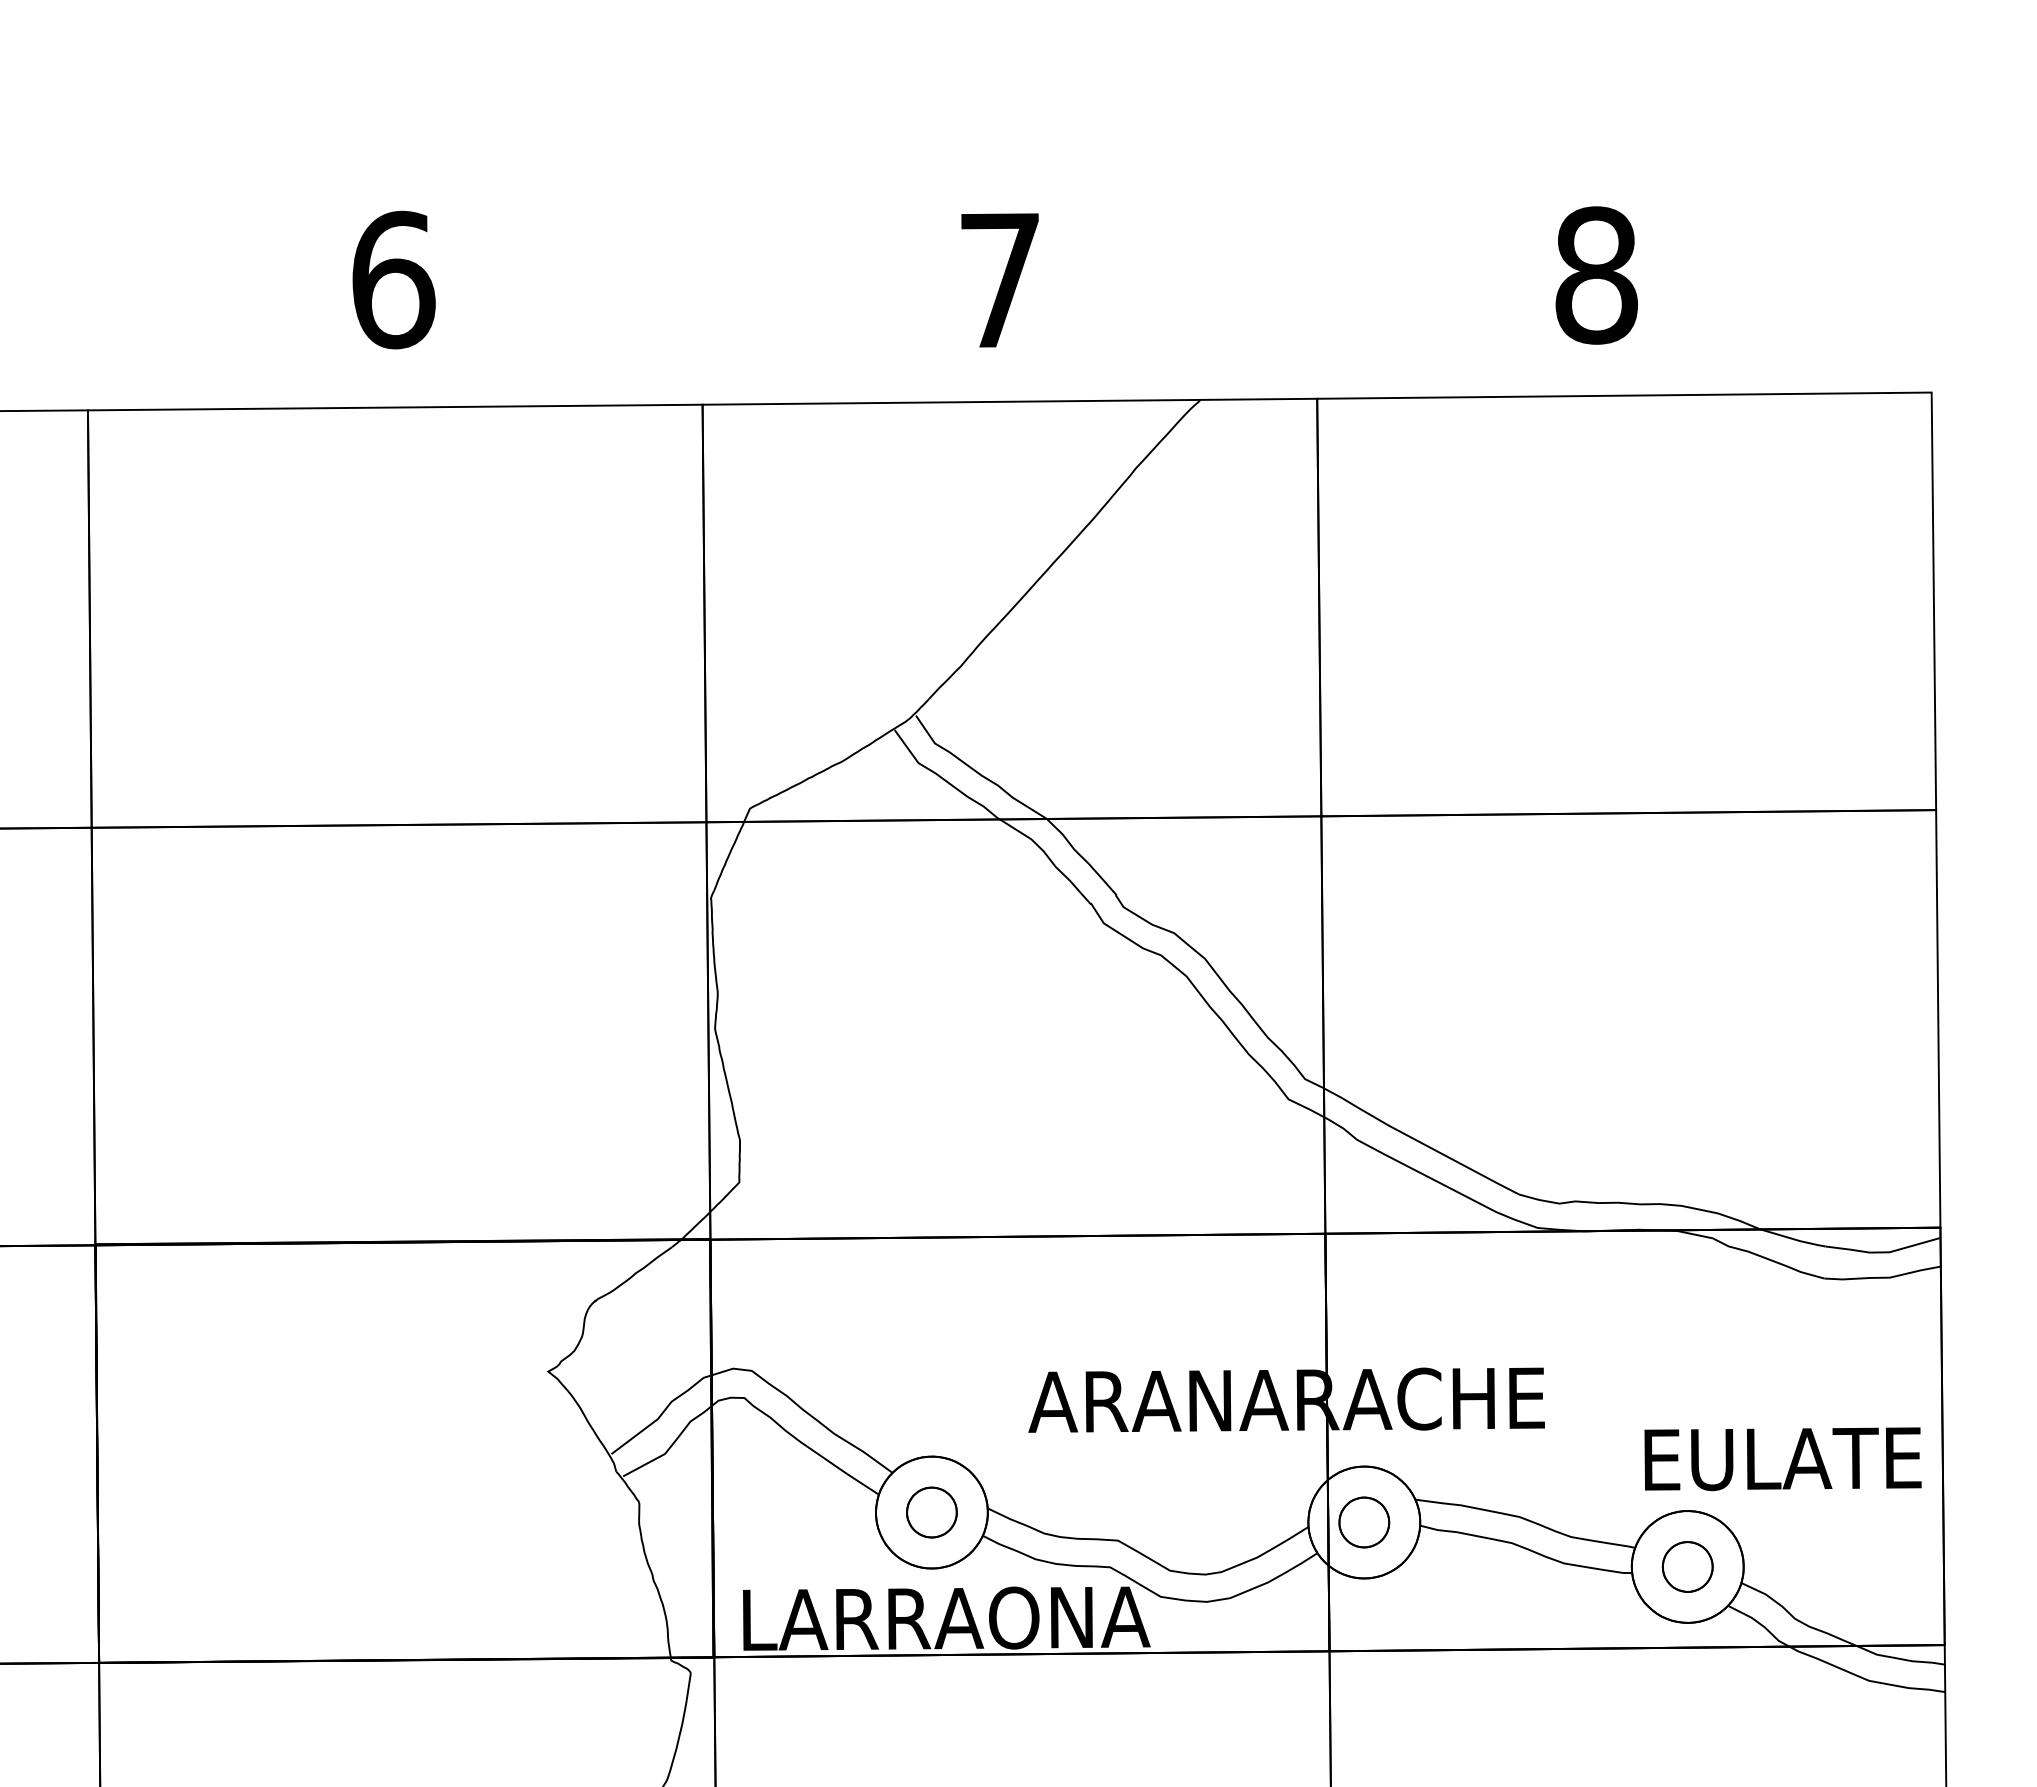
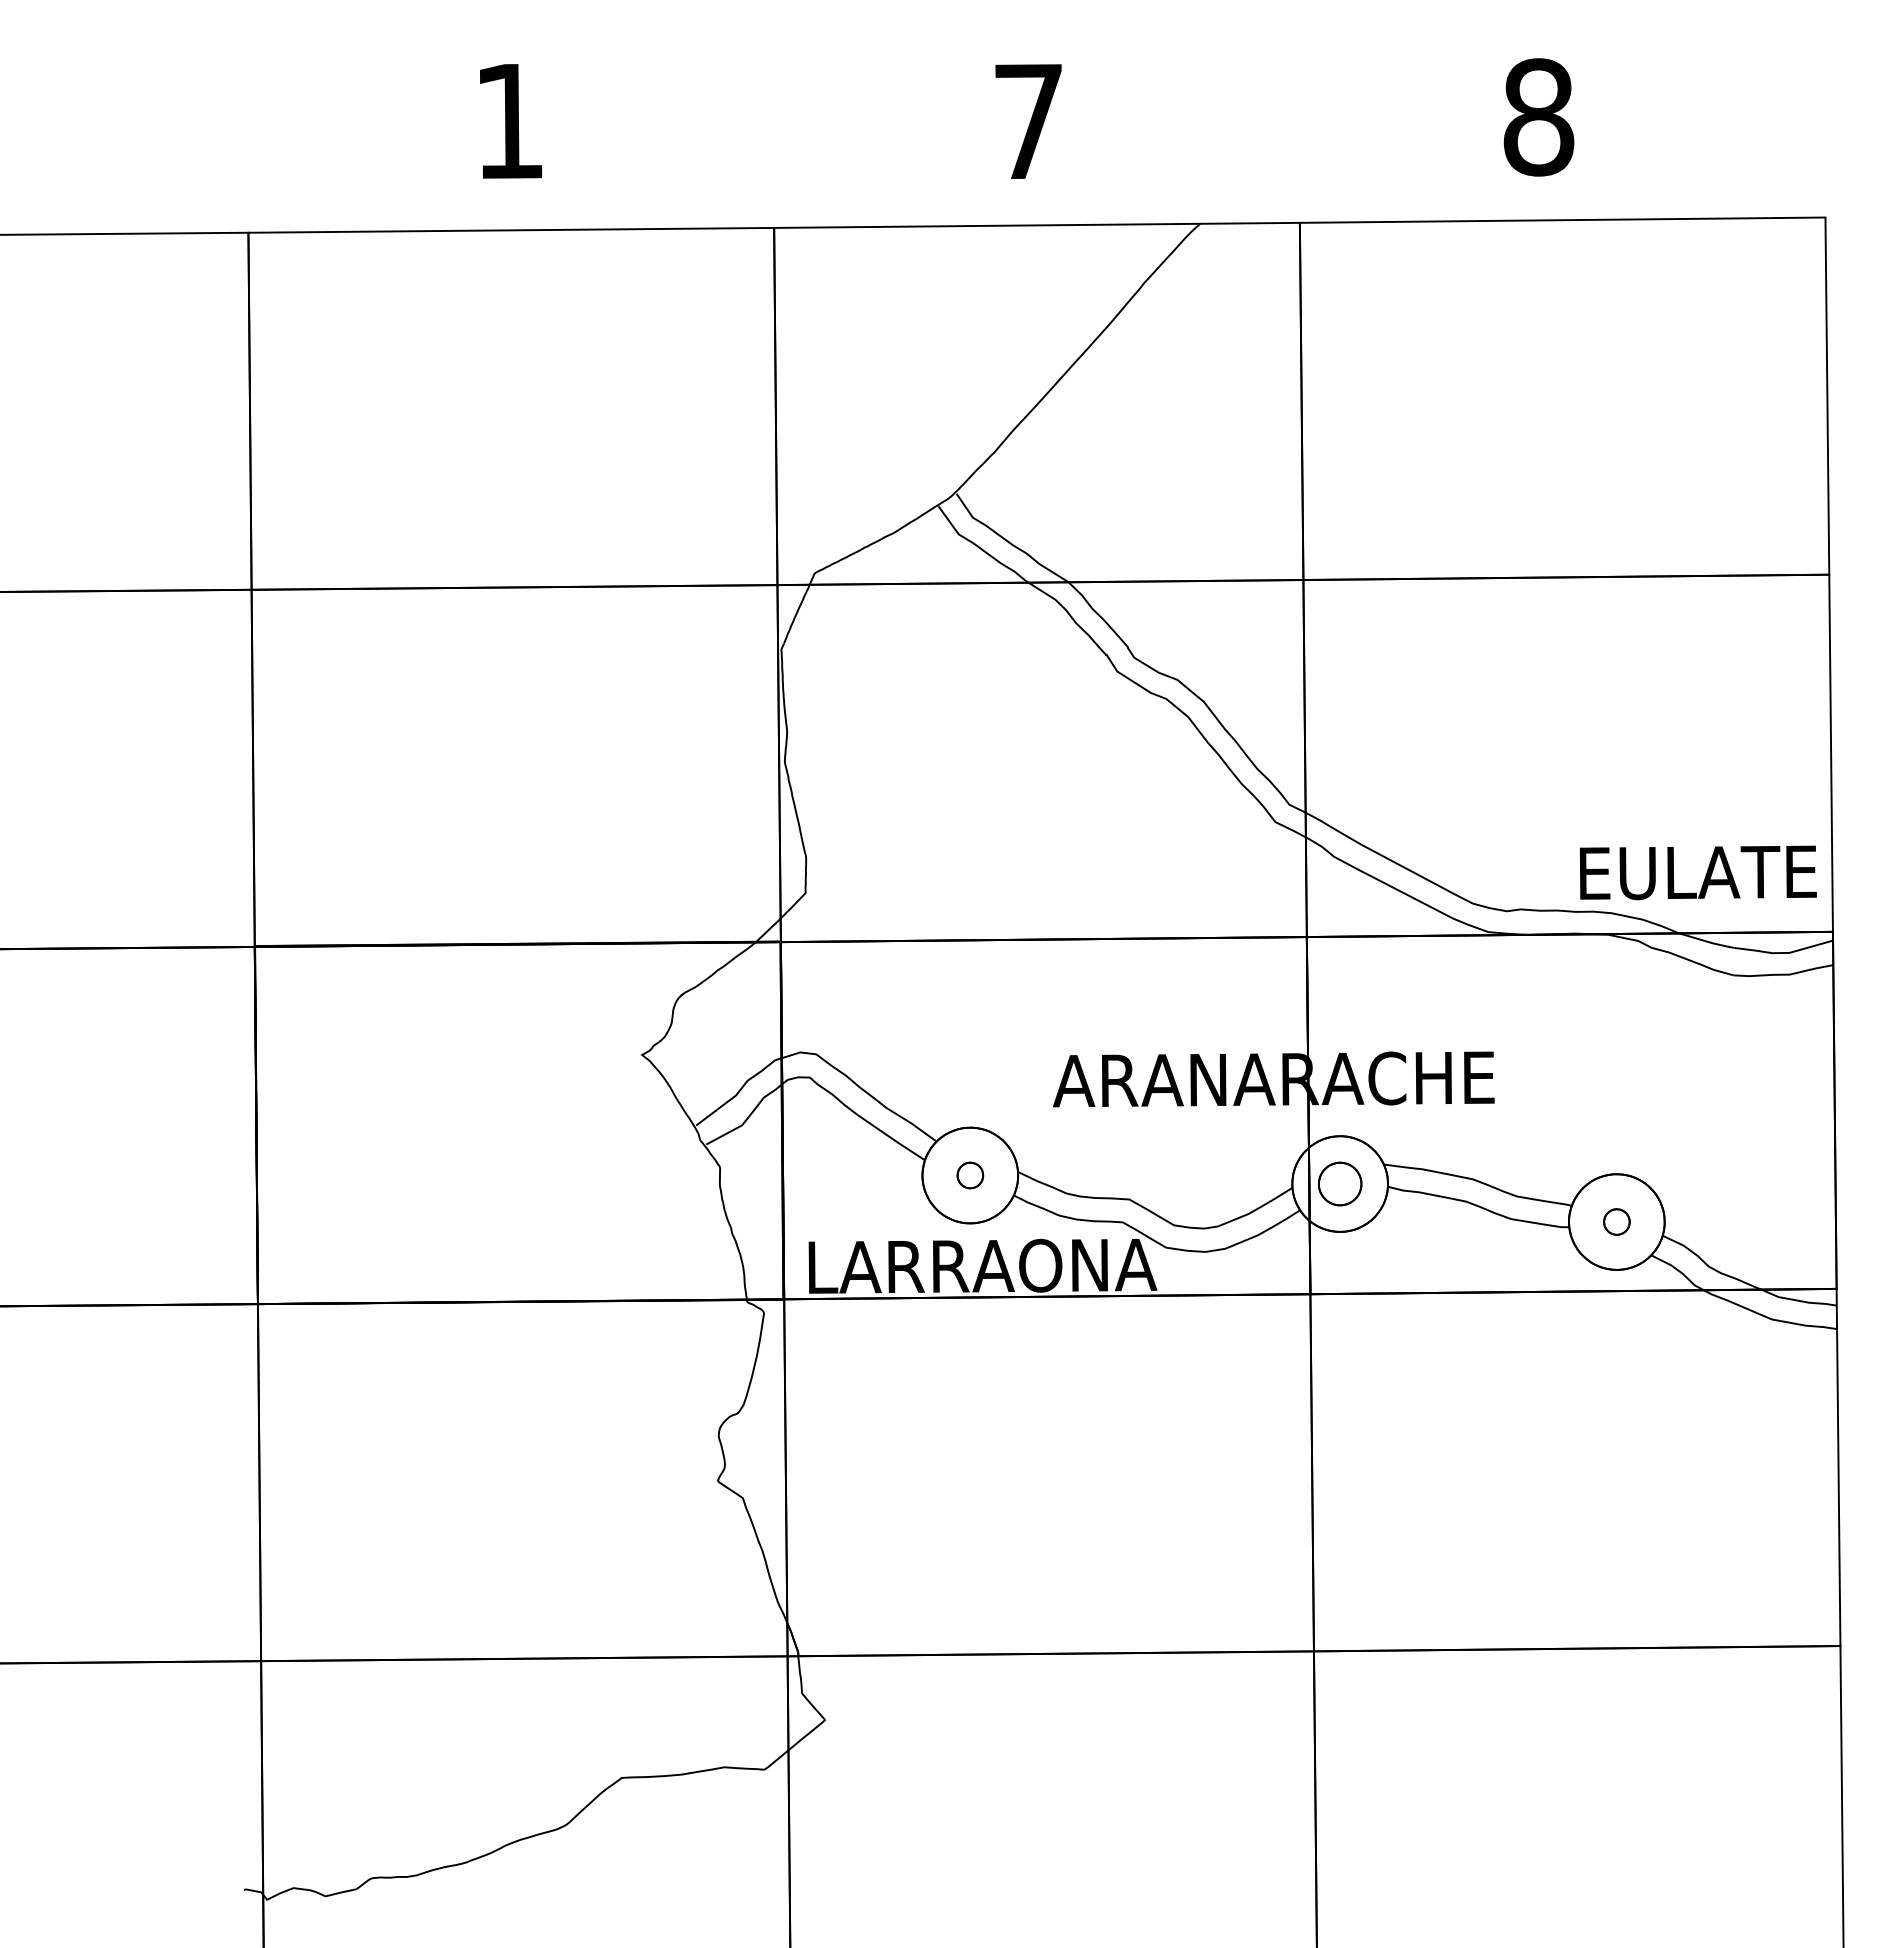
text: (393, 280) -> (509, 121), 6 -> 1
text: (1782, 1458) -> (1697, 872), moved
part: (932, 1512) -> (970, 1175), size x0.6
part: (1687, 1566) -> (1616, 1221), size x0.6

